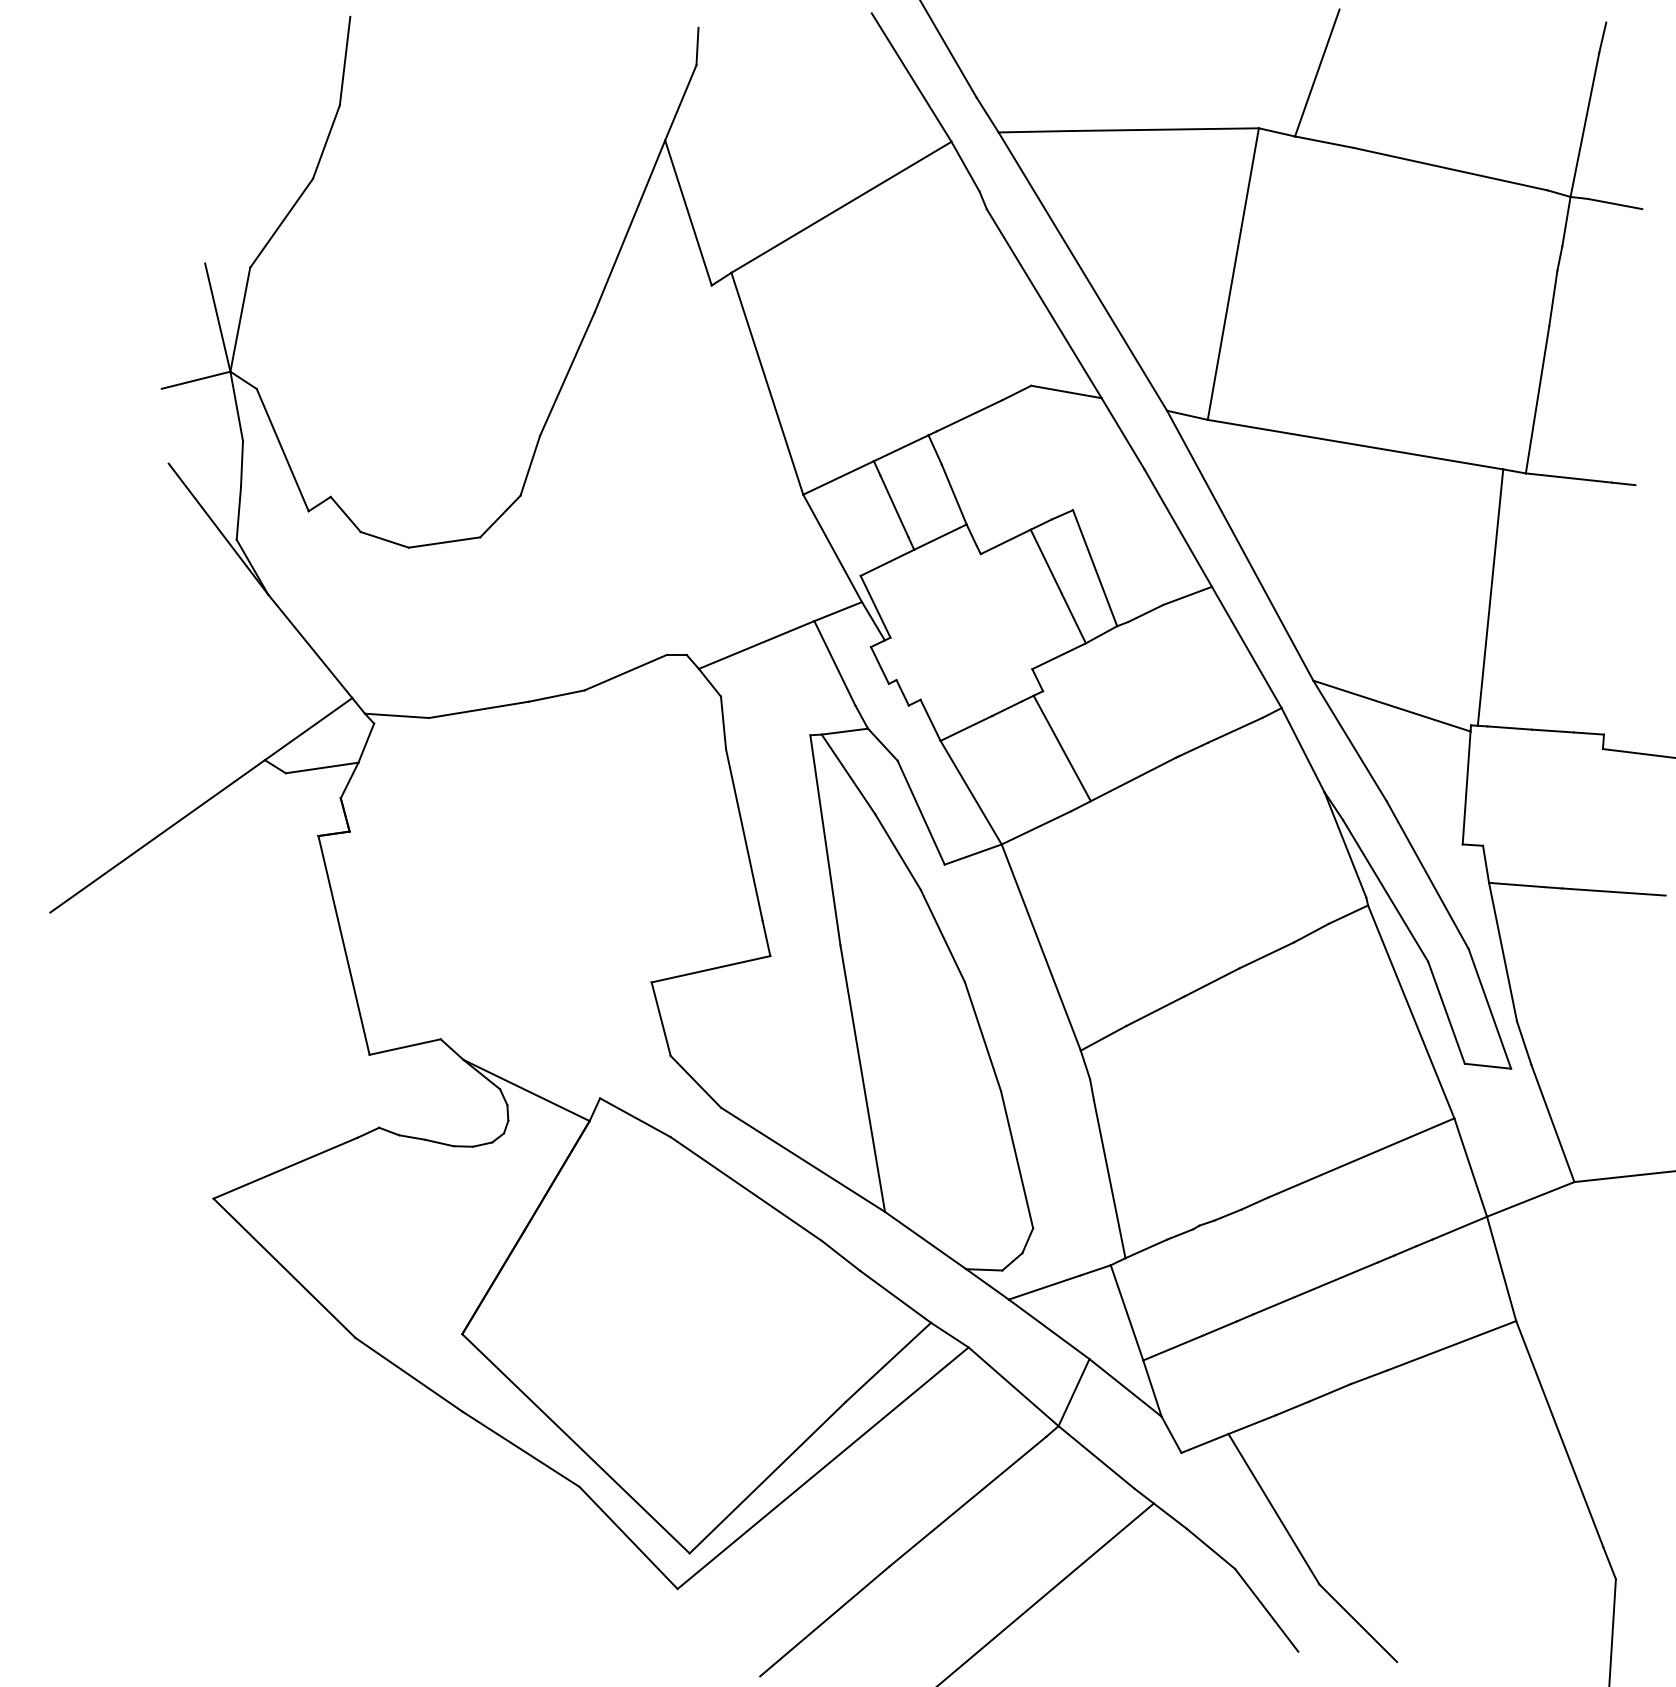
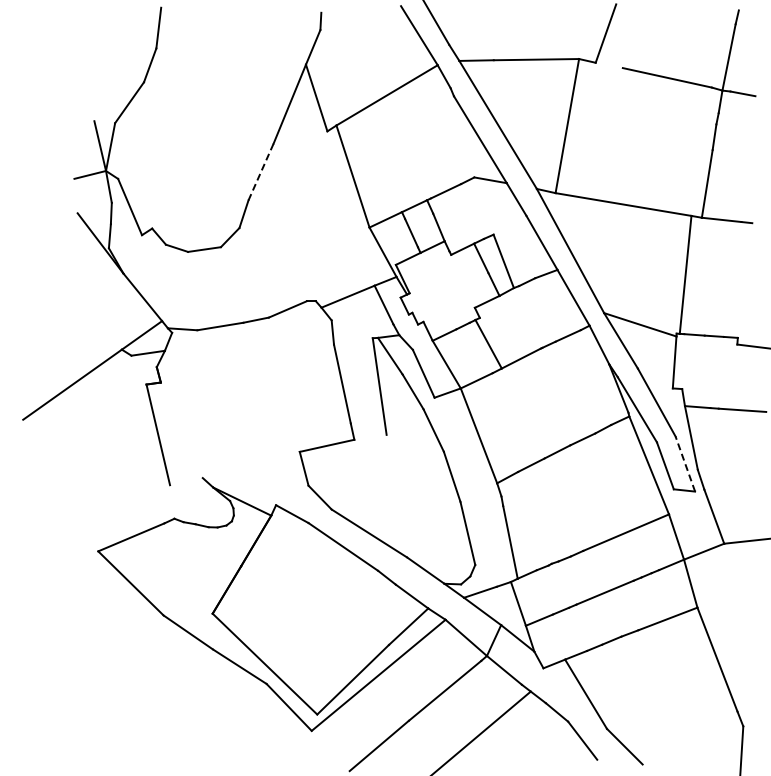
line: (1322, 142) -> (608, 65), removed
line: (568, 372) -> (261, 171), solid -> dashed
line: (1490, 1007) -> (685, 463), solid -> dashed
line: (405, 1046) -> (186, 481), removed
line: (861, 1077) -> (396, 495), removed

